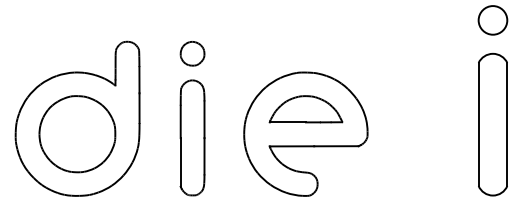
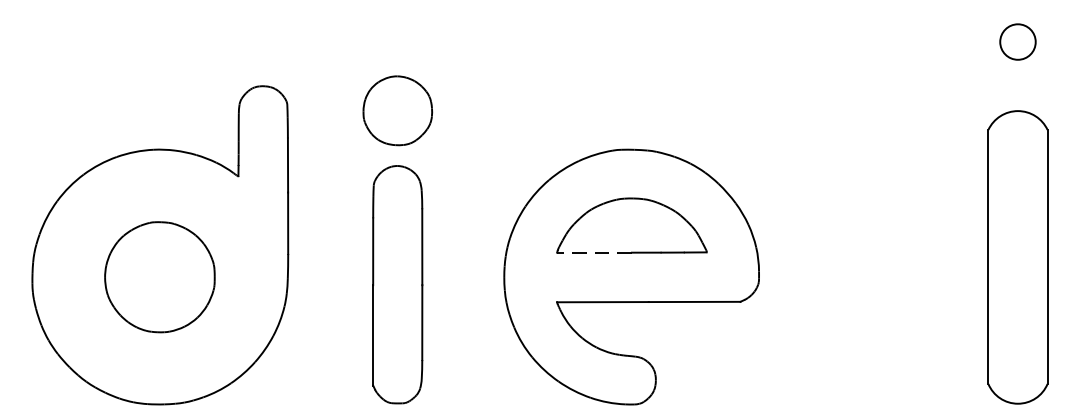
circle: (492, 20) -> (1016, 42), size x0.6
part: (192, 53) -> (397, 110), size x1.4
line: (287, 122) -> (593, 252), solid -> dashed
part: (77, 134) -> (160, 277), size x0.7

